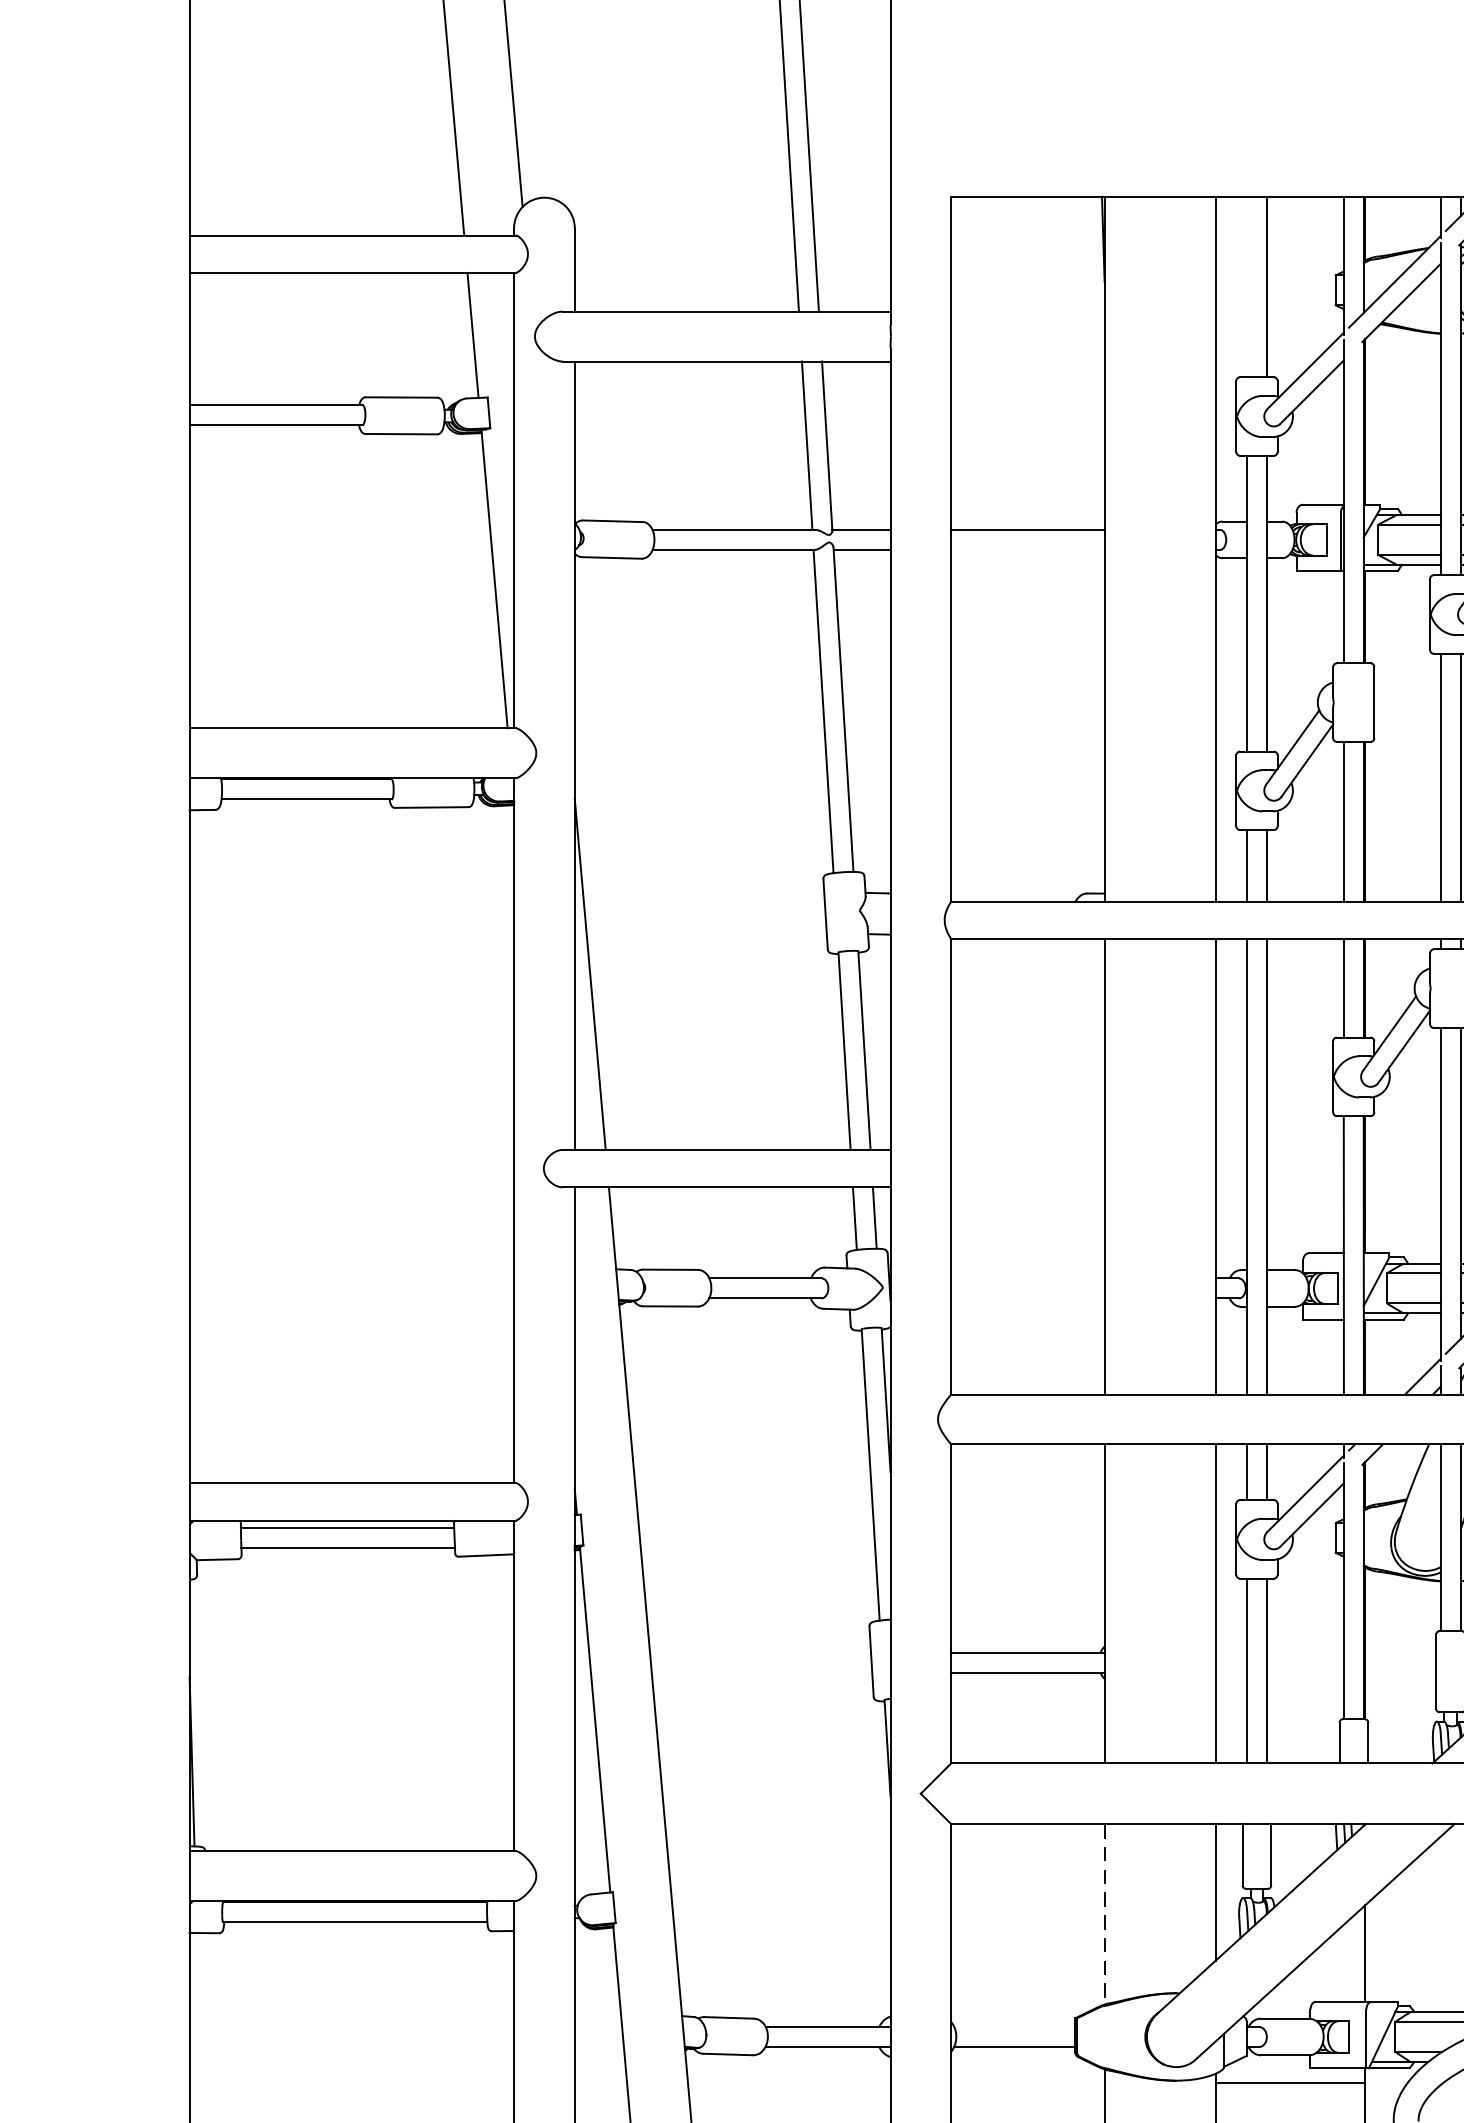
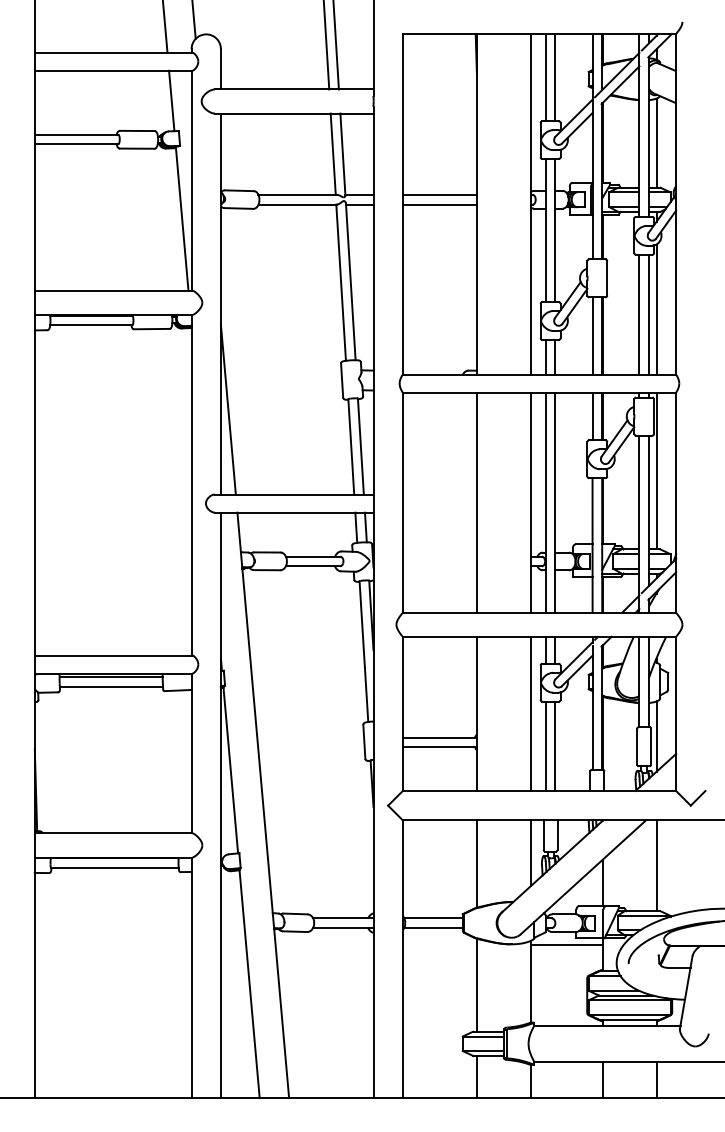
line: (1246, 286) -> (545, 77), added
line: (1027, 549) -> (439, 204), added
line: (1103, 1913) -> (476, 863), dashed -> solid
line: (1014, 2027) -> (433, 918), added

